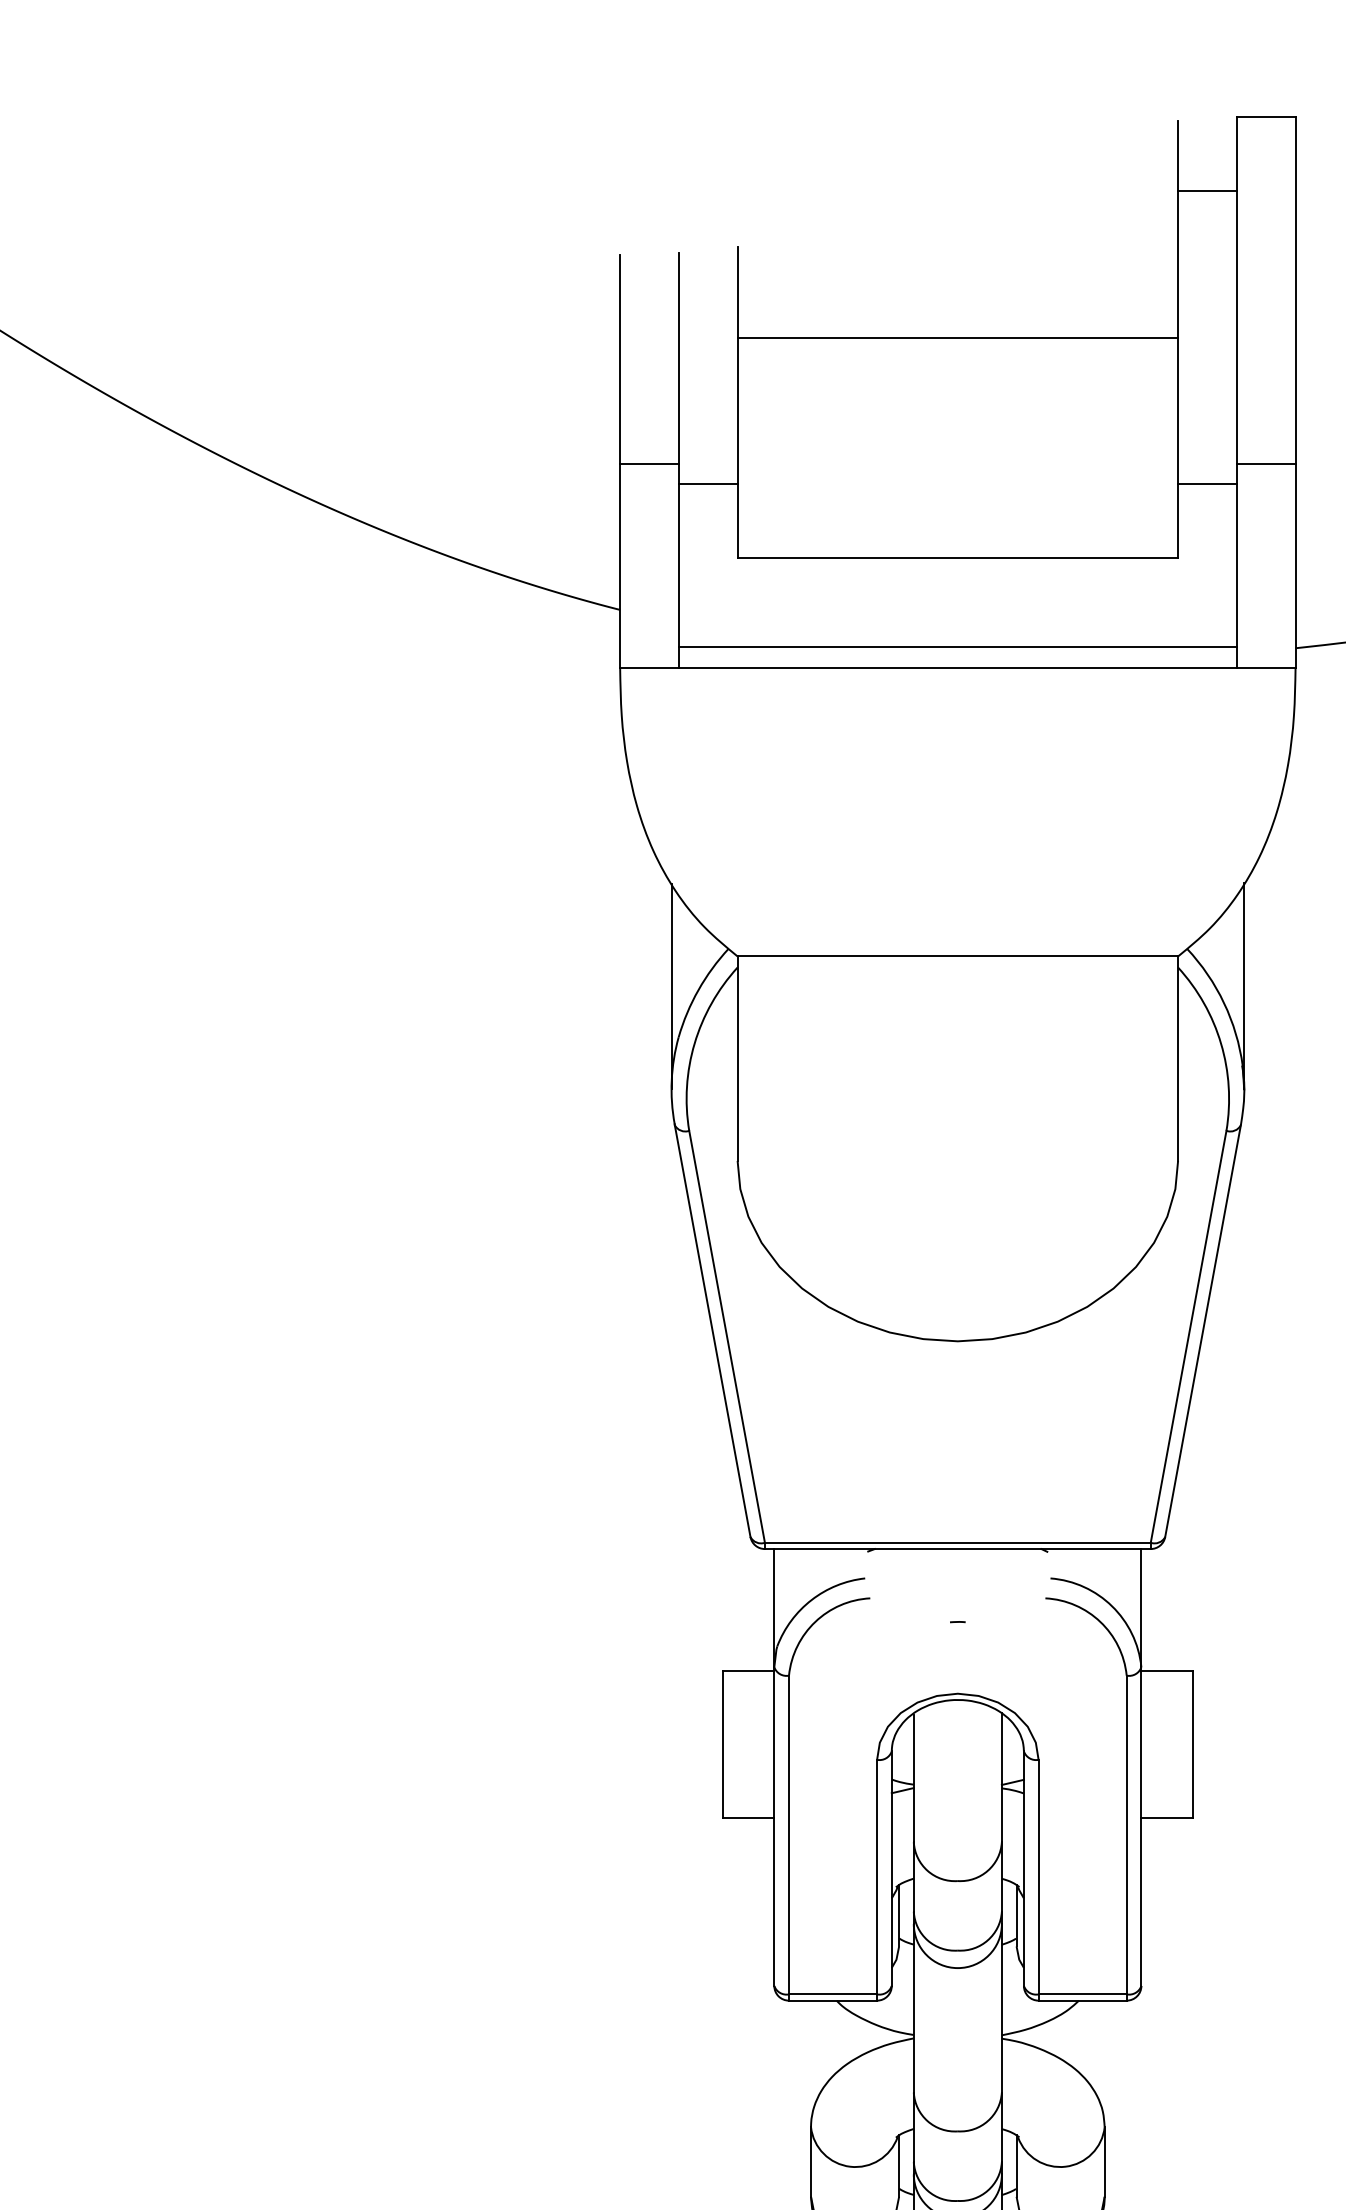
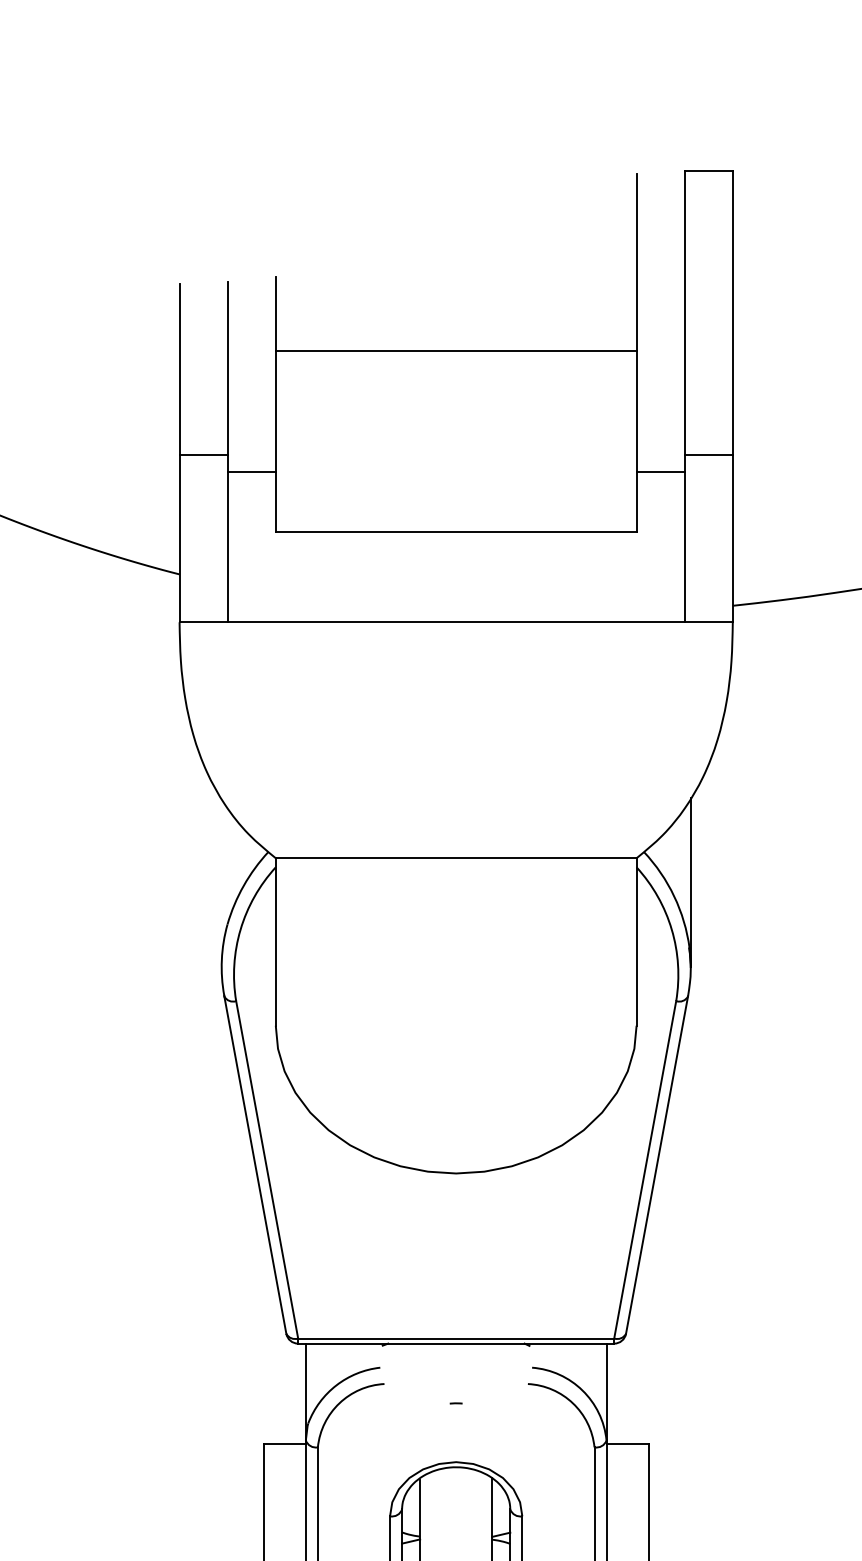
line: (1207, 190) -> (660, 230), removed
line: (957, 647) -> (455, 605), removed
line: (671, 986) -> (221, 882), removed

